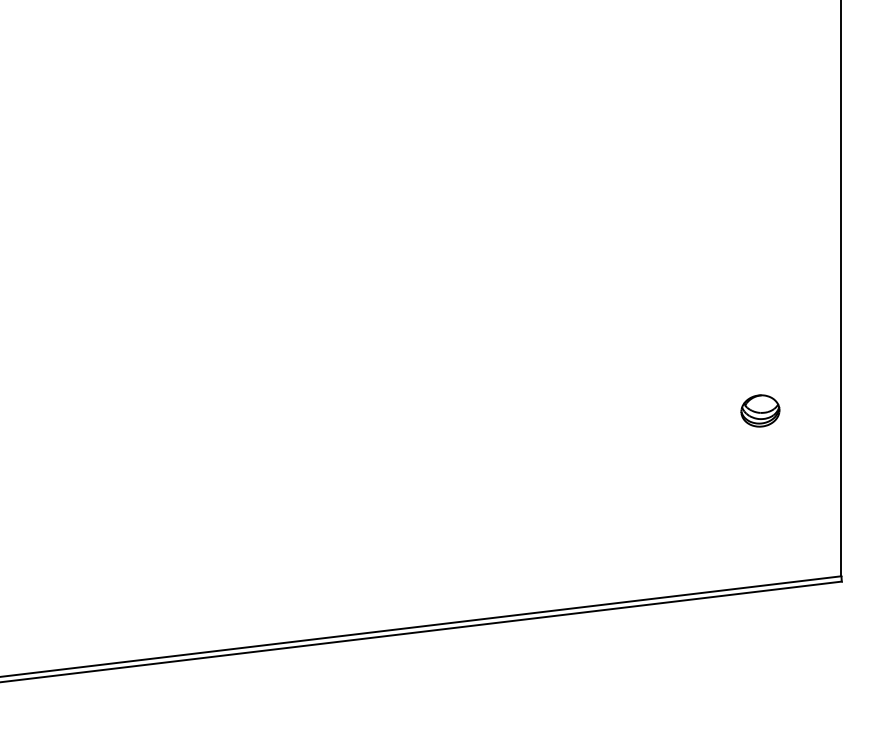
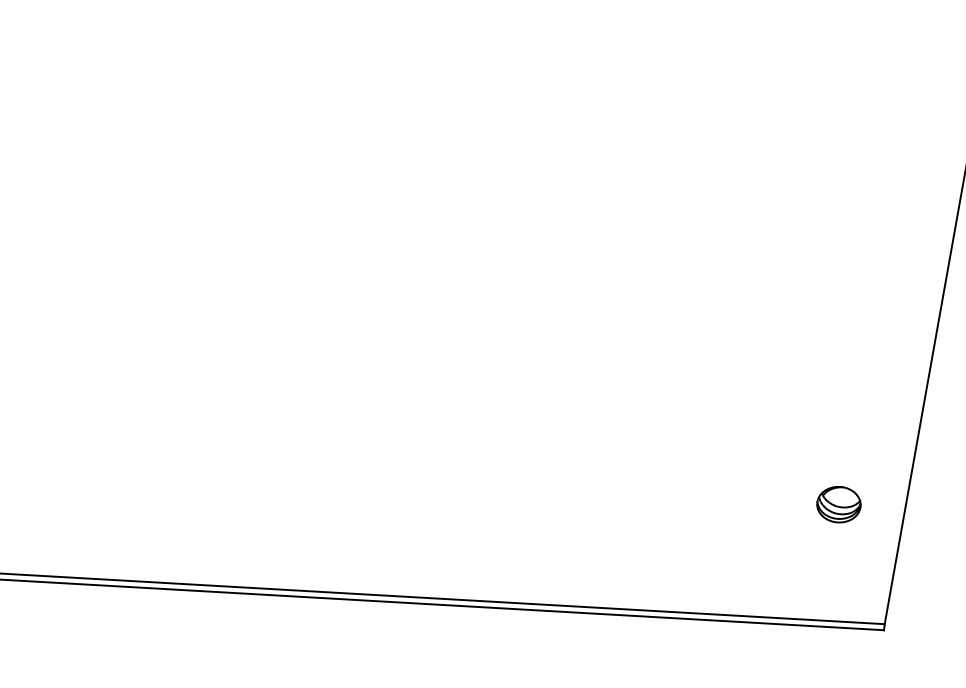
part: (760, 410) -> (839, 504), moved

